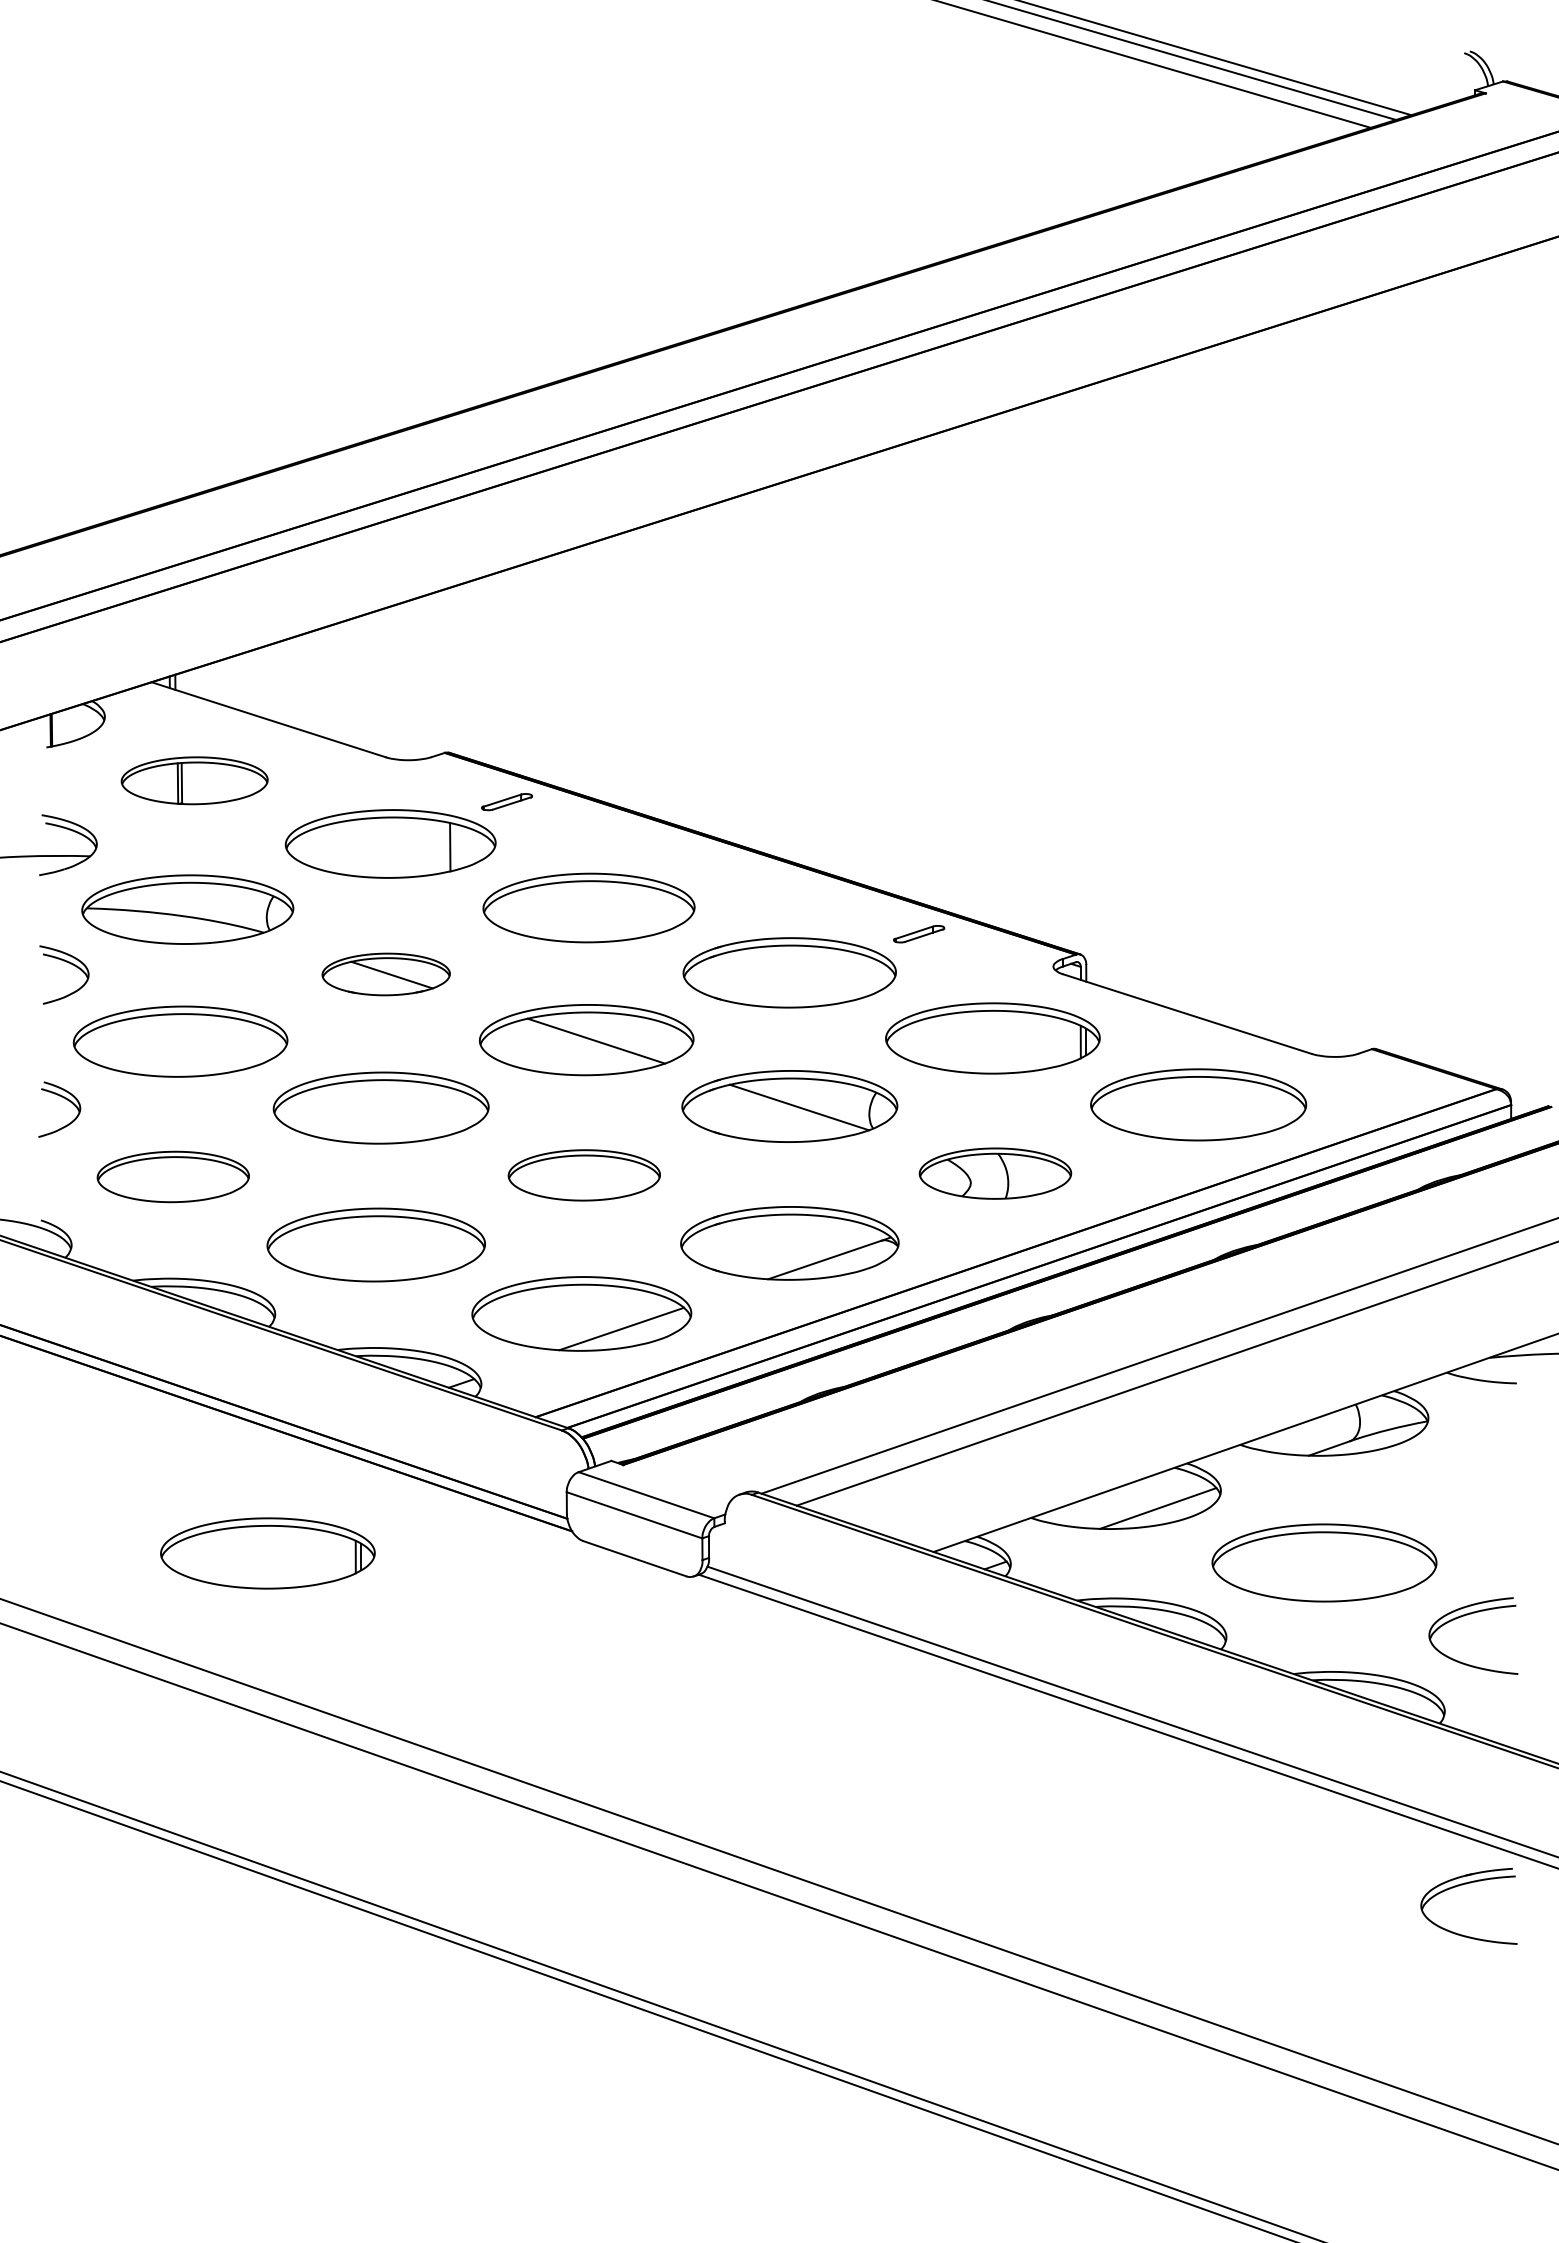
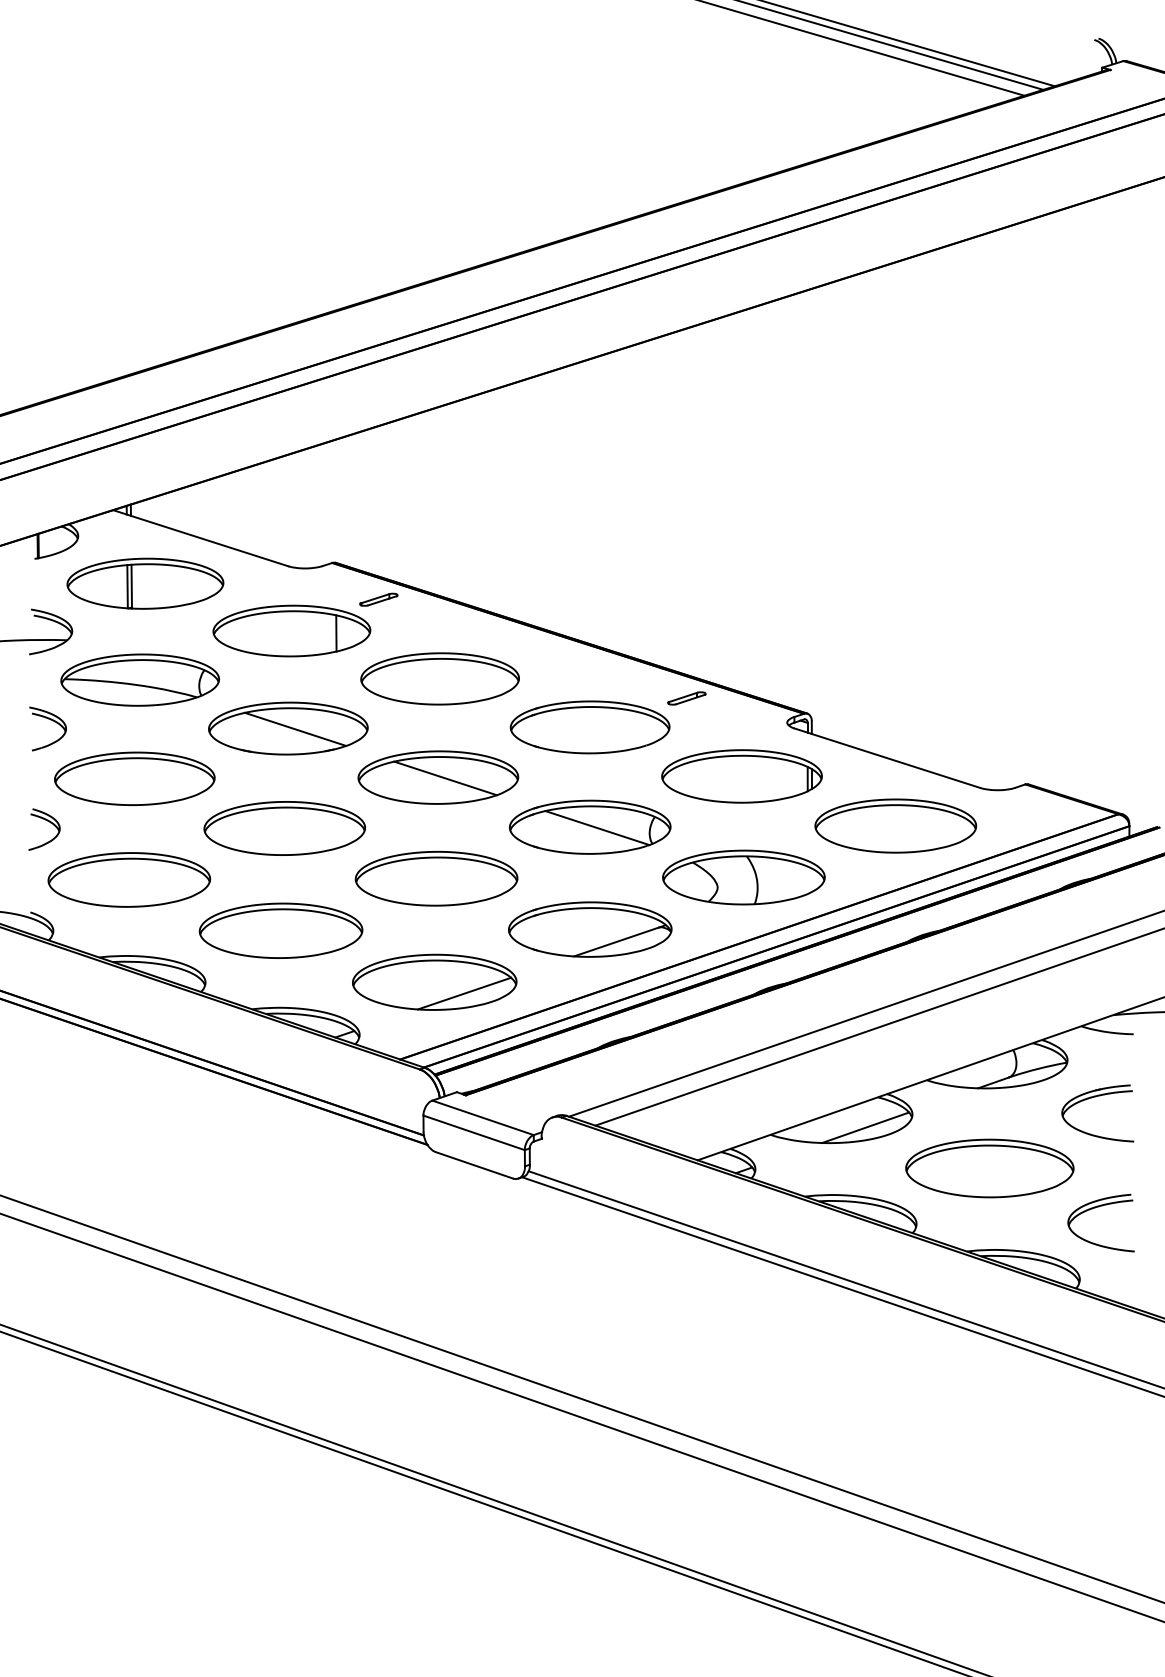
part: (194, 780) -> (145, 583), size x1.43
part: (386, 974) -> (288, 728), size x1.67
part: (995, 1173) -> (743, 877), size x1.43
part: (584, 1175) -> (436, 878), size x1.43
part: (173, 1176) -> (129, 879), size x1.43
part: (267, 1553) -> (199, 1161), removed
part: (1462, 1885) -> (1093, 1097), moved

